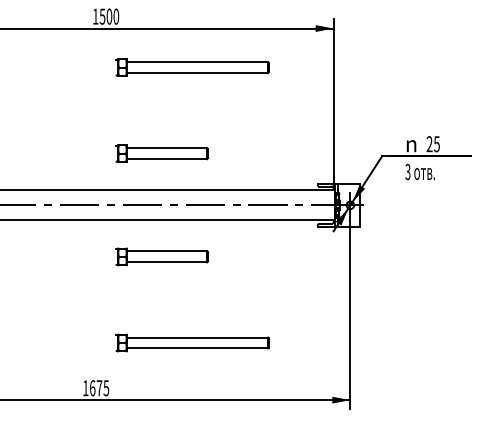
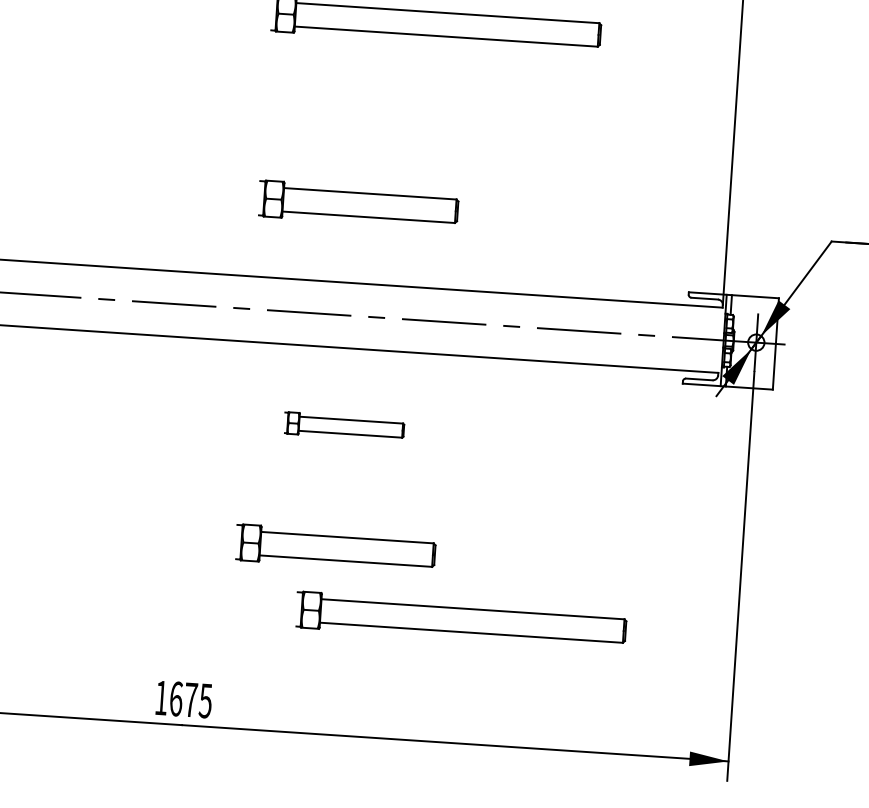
part: (162, 256) -> (345, 425), size x0.6
part: (162, 313) -> (336, 548), added
part: (192, 342) -> (461, 619), moved

